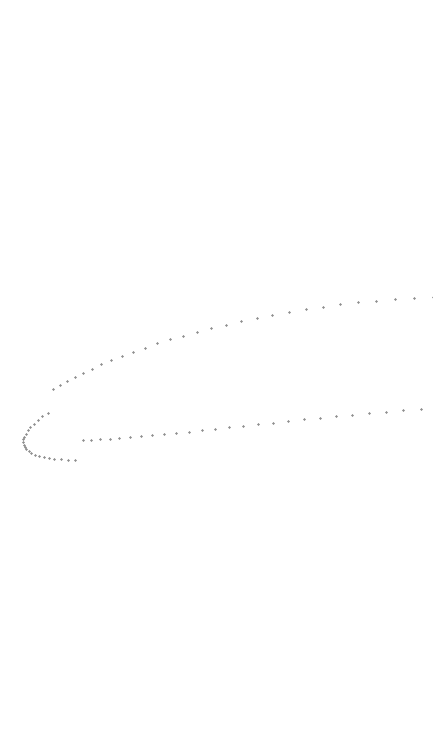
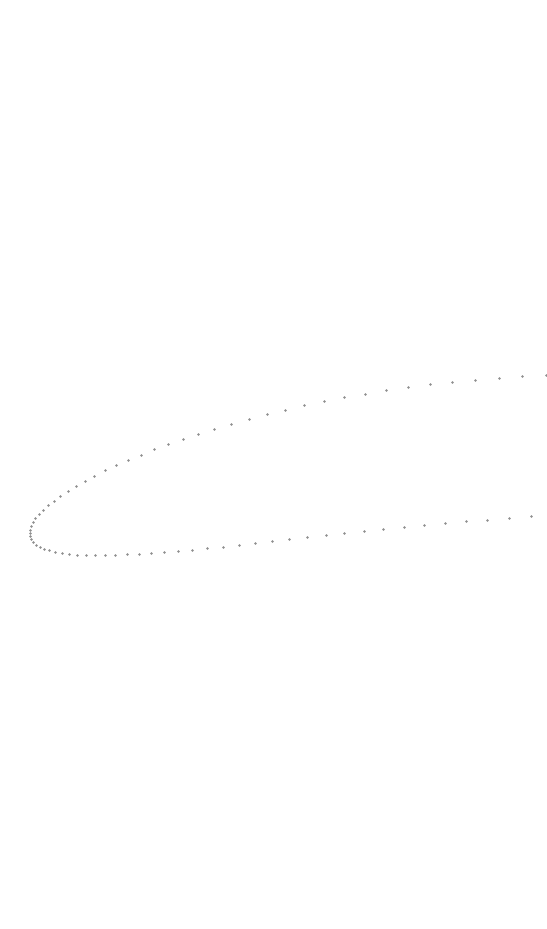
part: (35, 424) -> (44, 510), moved

